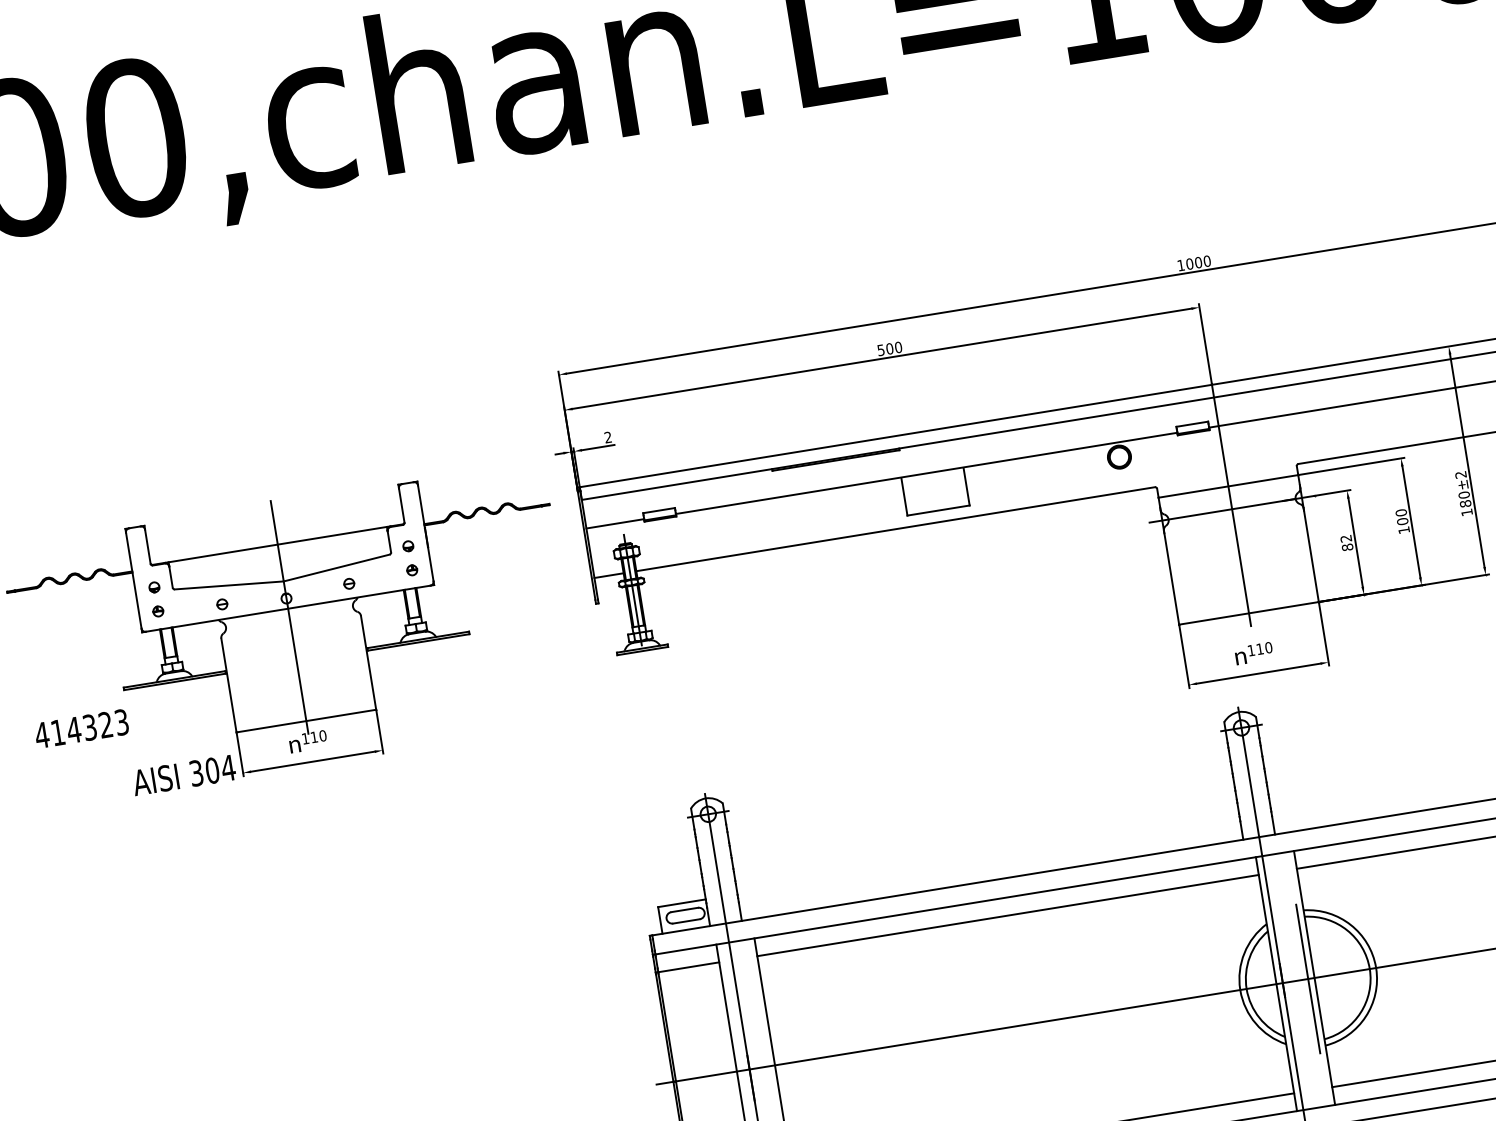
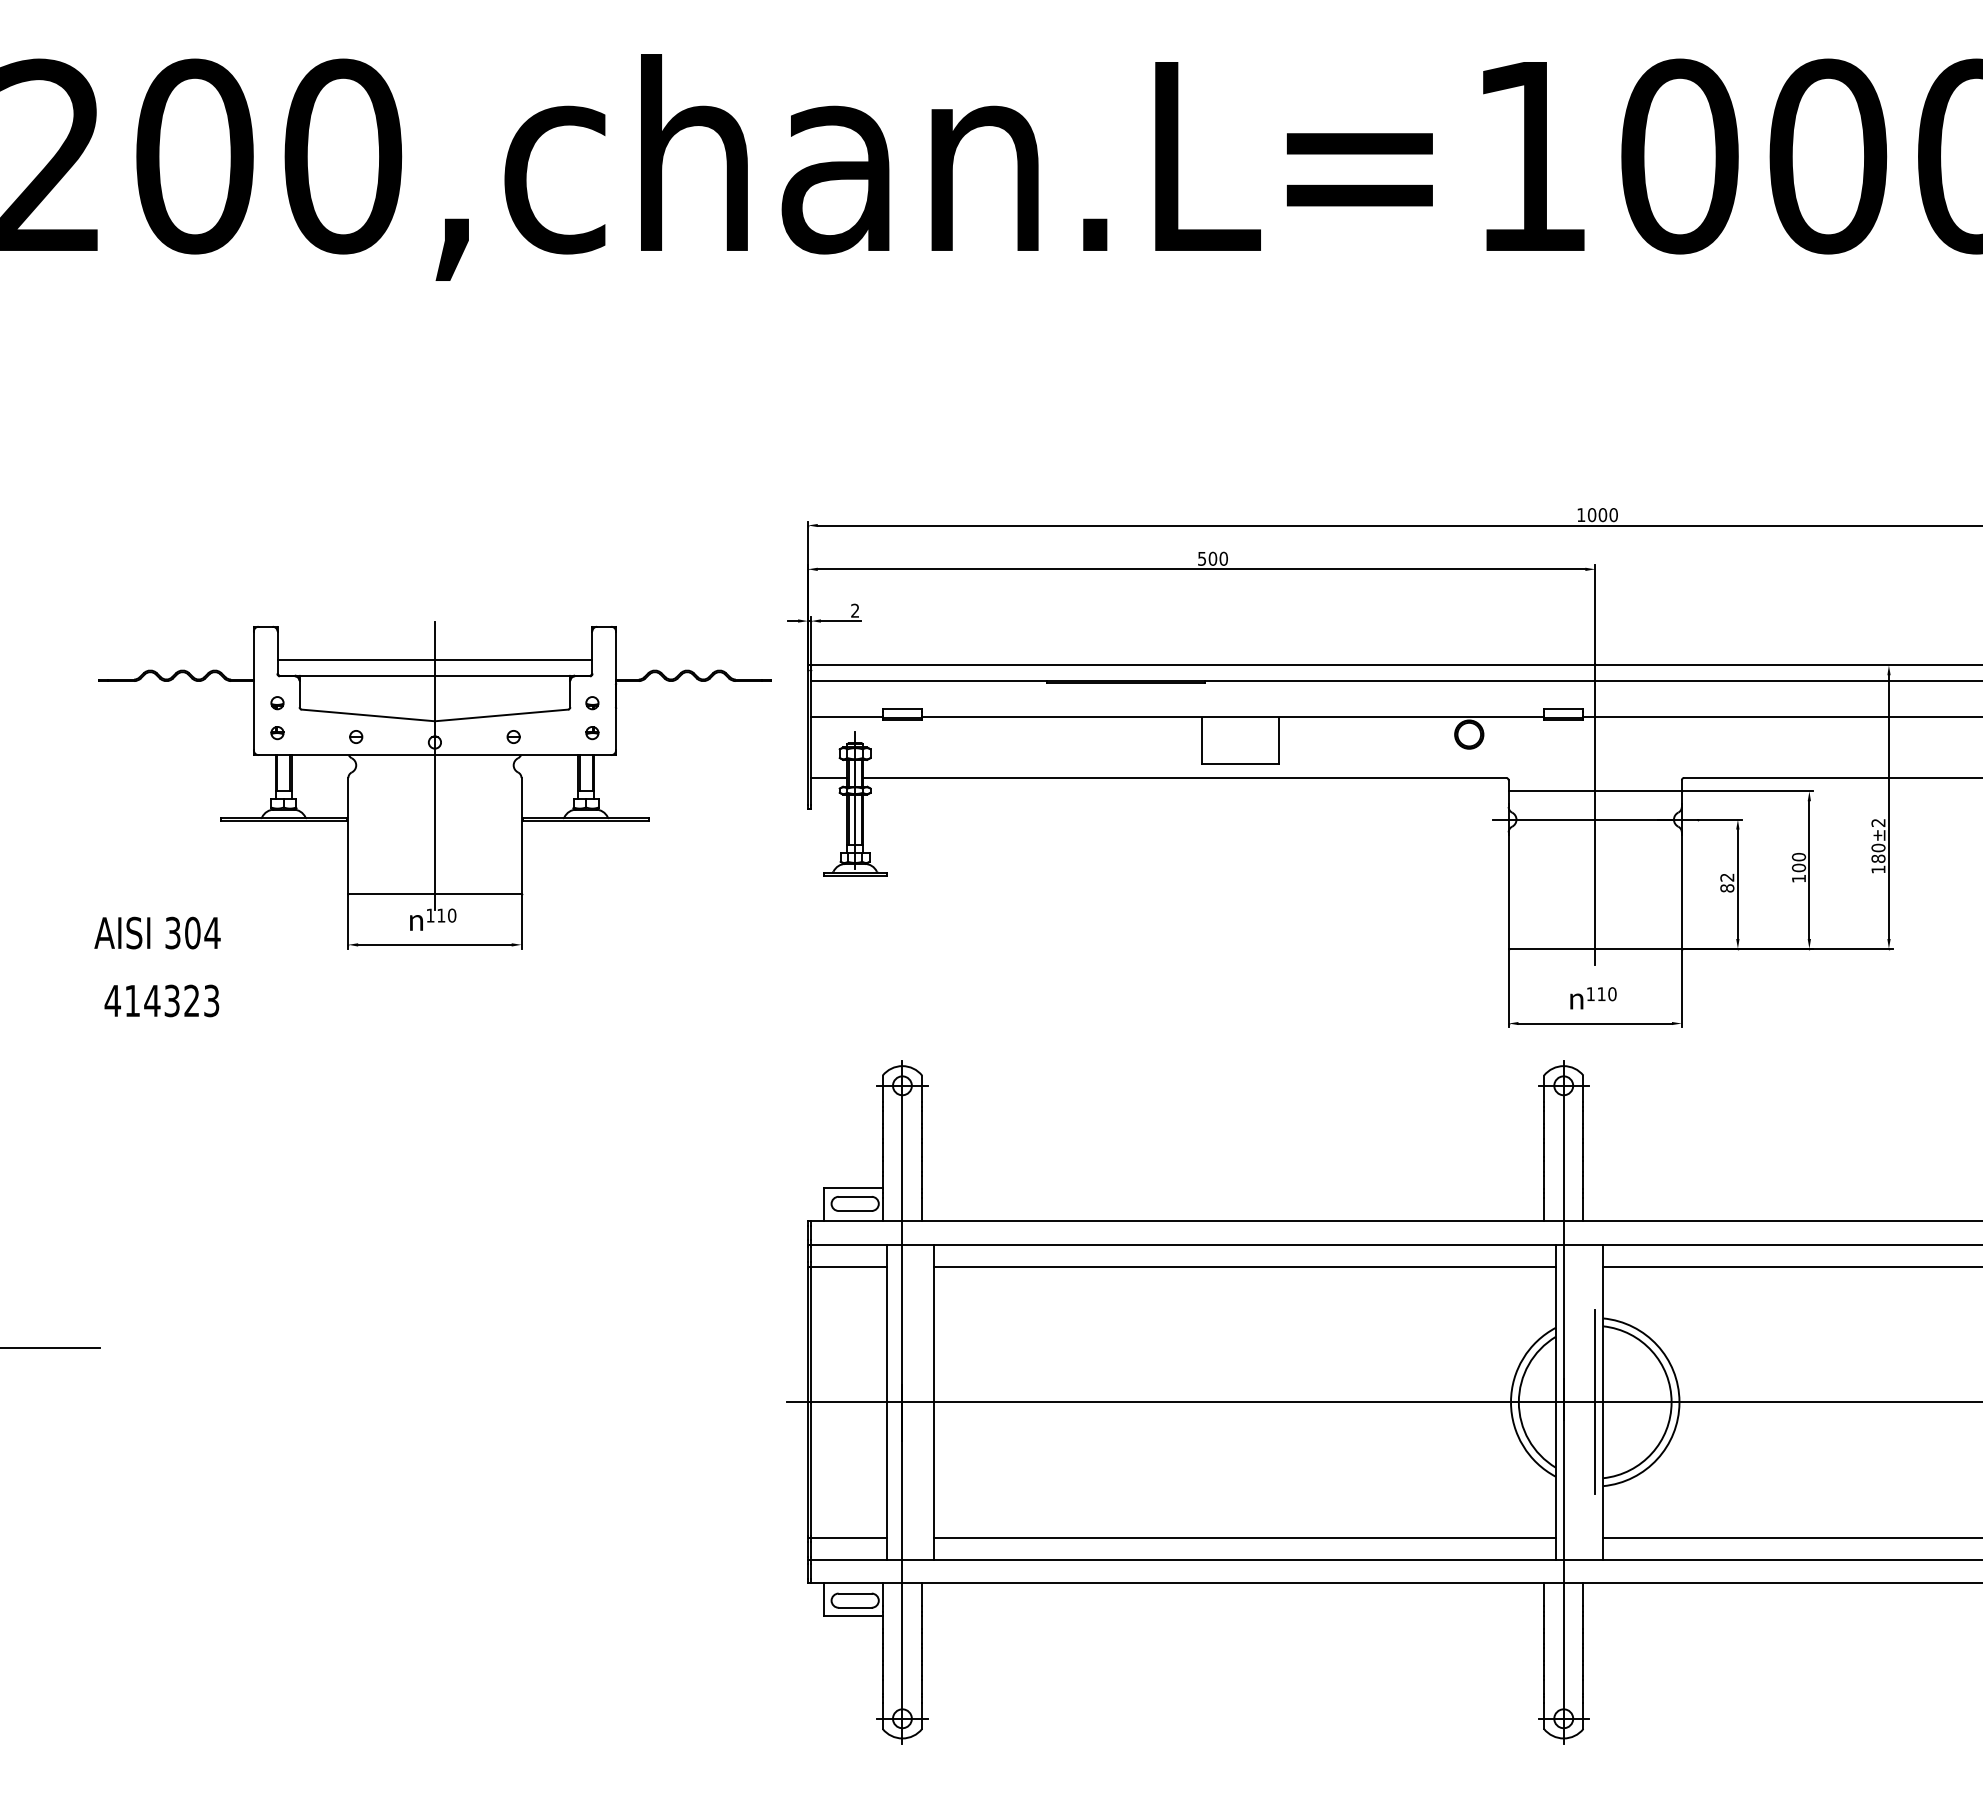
line: (275, 531) -> (434, 659), added
text: (81, 728) -> (161, 1000), moved
text: (183, 774) -> (157, 932), moved

